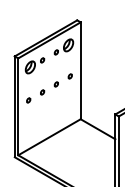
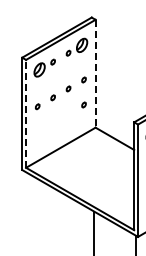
line: (80, 70) -> (95, 73), solid -> dashed
part: (69, 98) -> (83, 104), added
line: (18, 106) -> (26, 113), solid -> dashed

